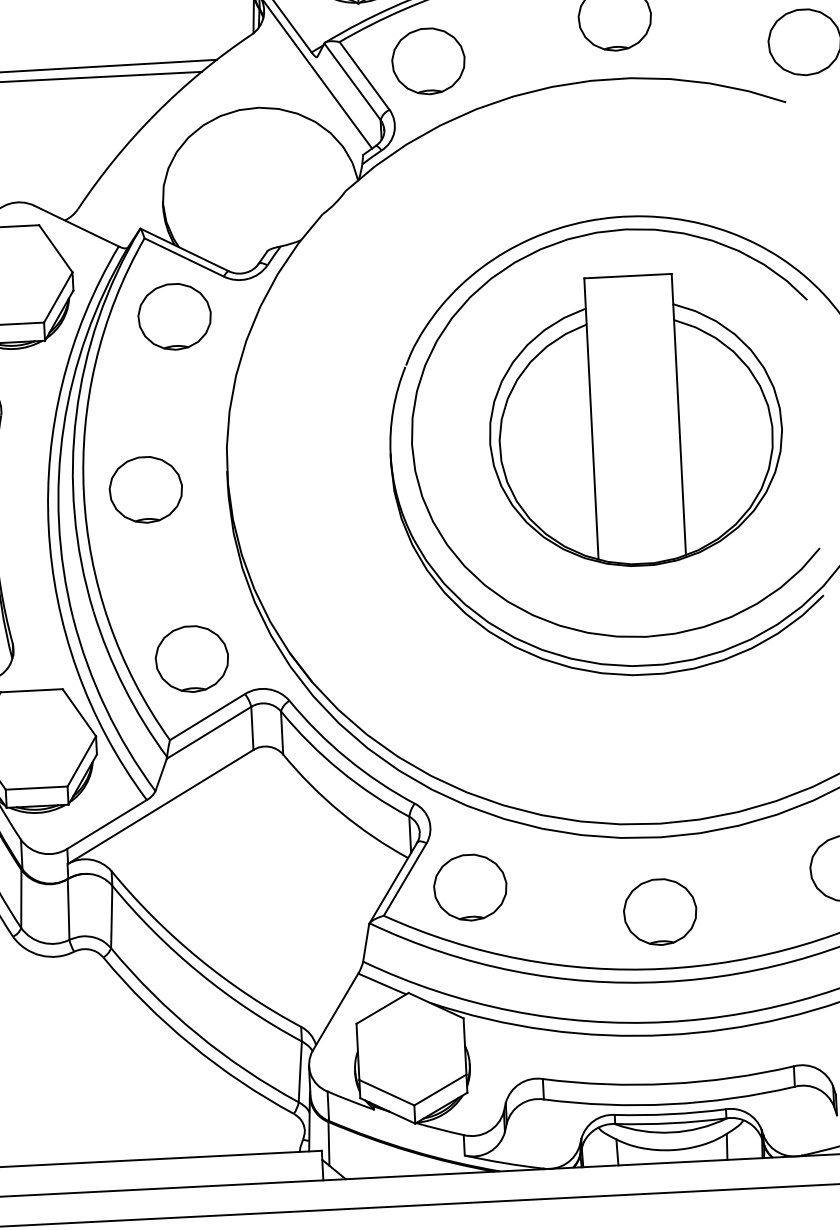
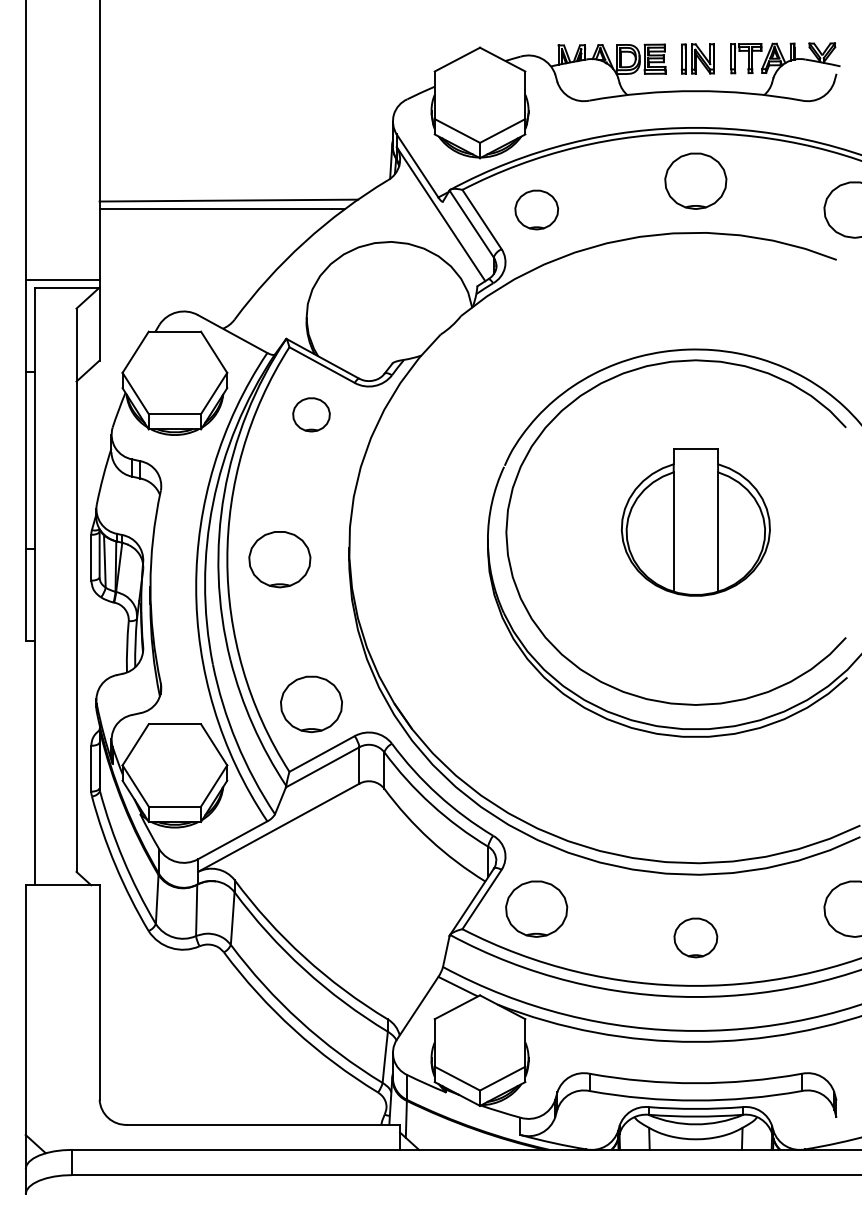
part: (428, 60) -> (536, 209), size x0.7
part: (174, 316) -> (311, 414), size x0.6
part: (634, 421) -> (695, 522), size x0.6
part: (659, 911) -> (695, 937), size x0.7

